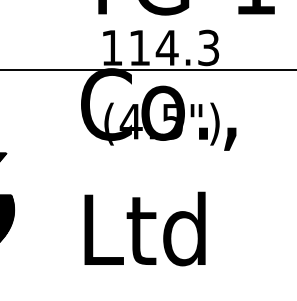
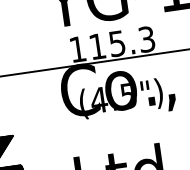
text: (166, 48) -> (116, 44), 114.3 -> 115.3

